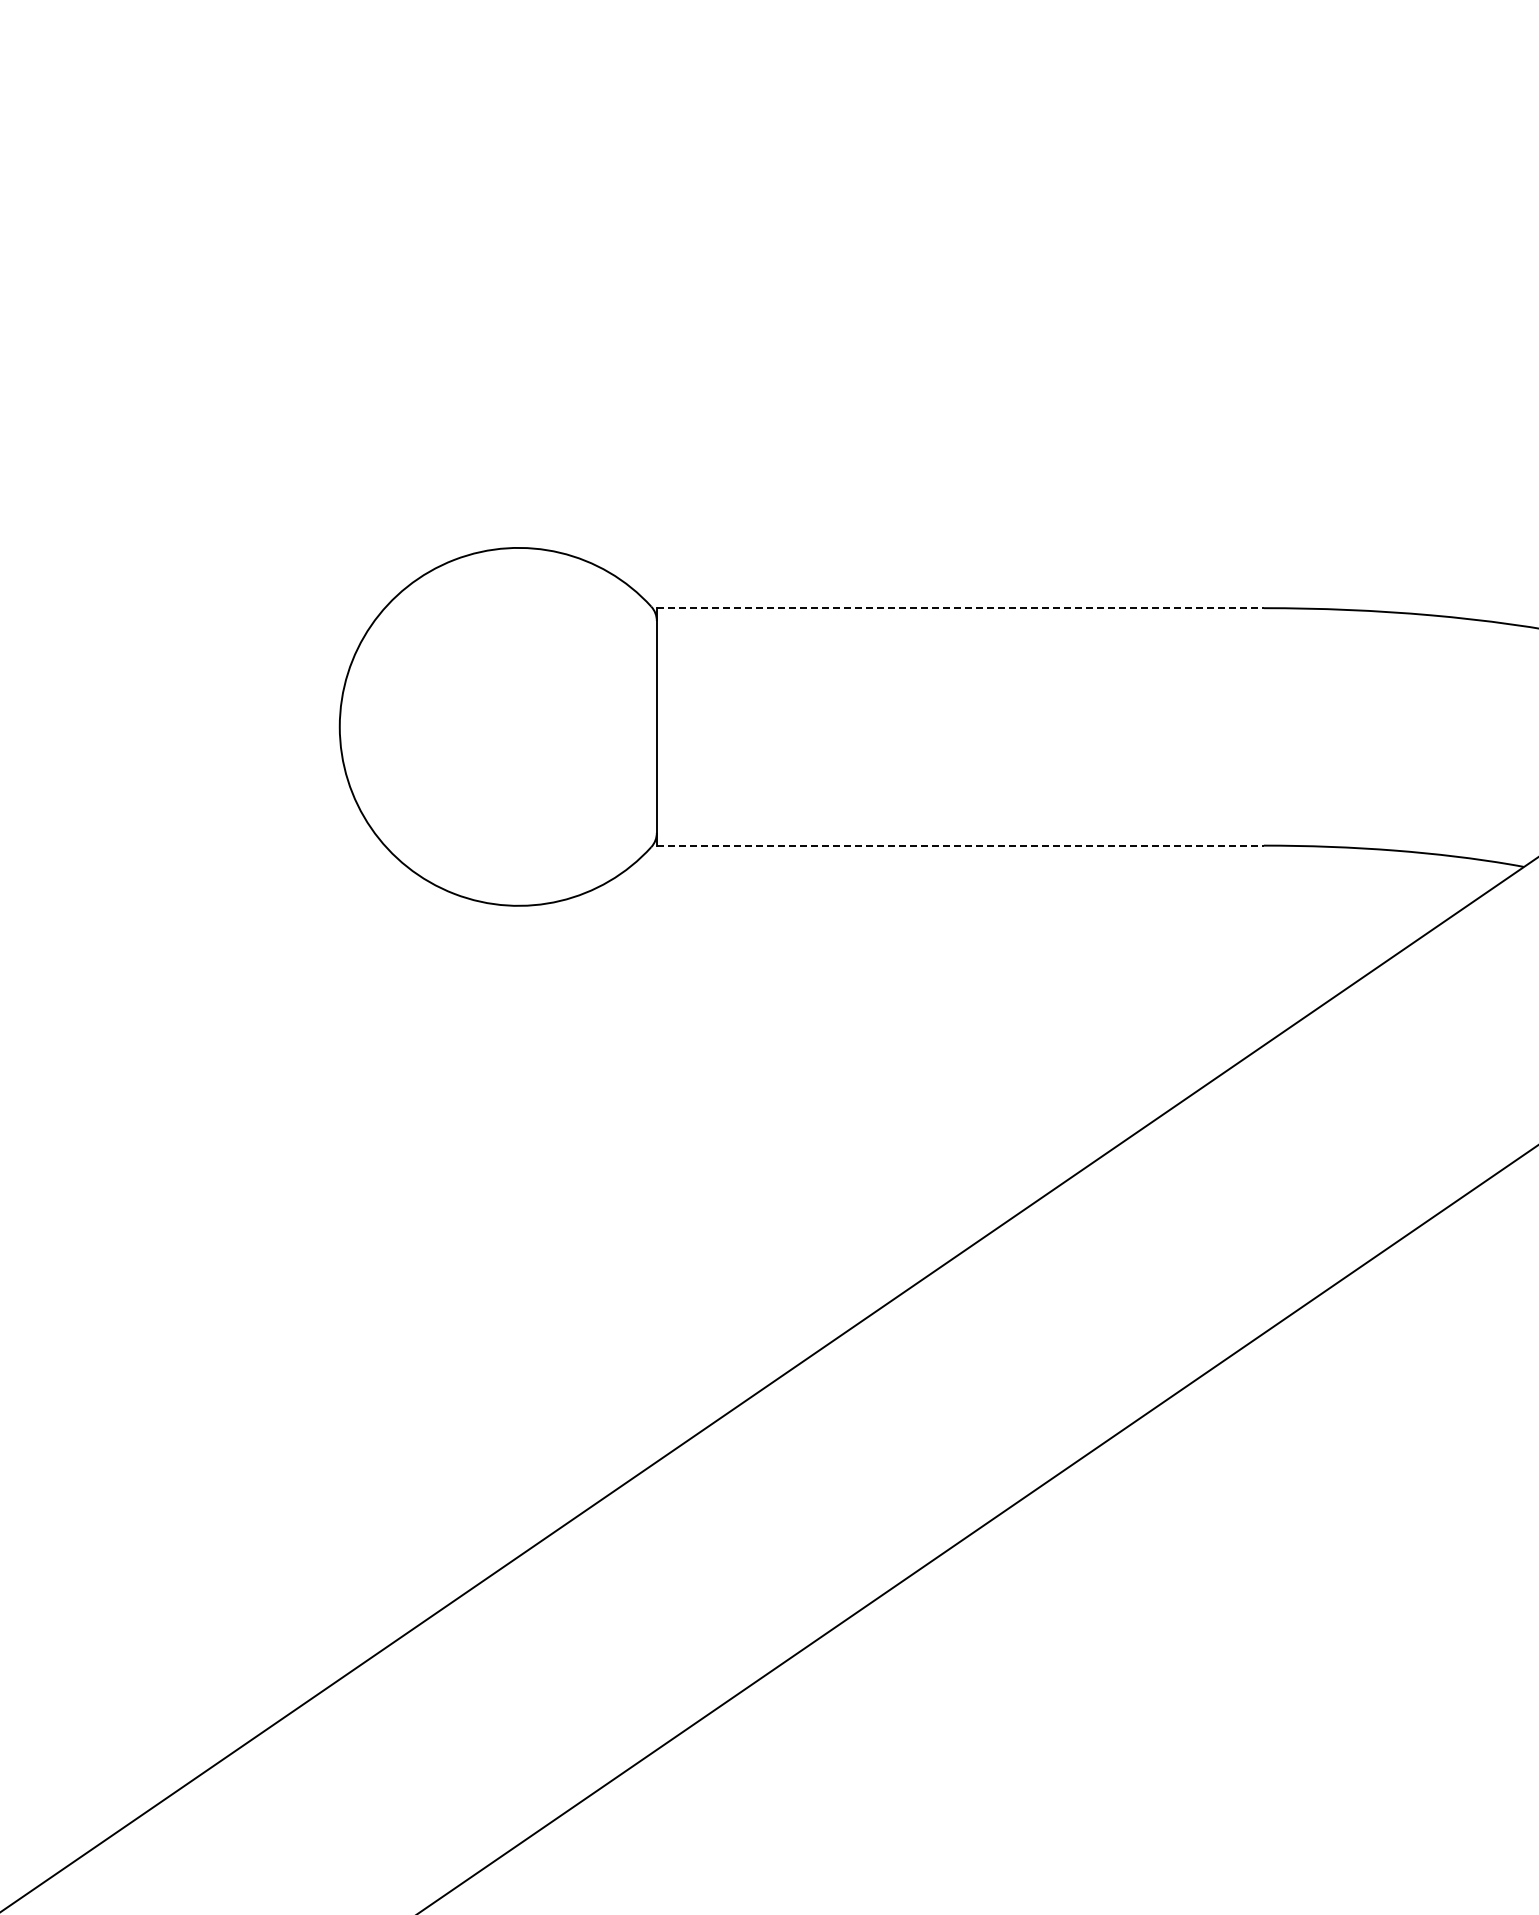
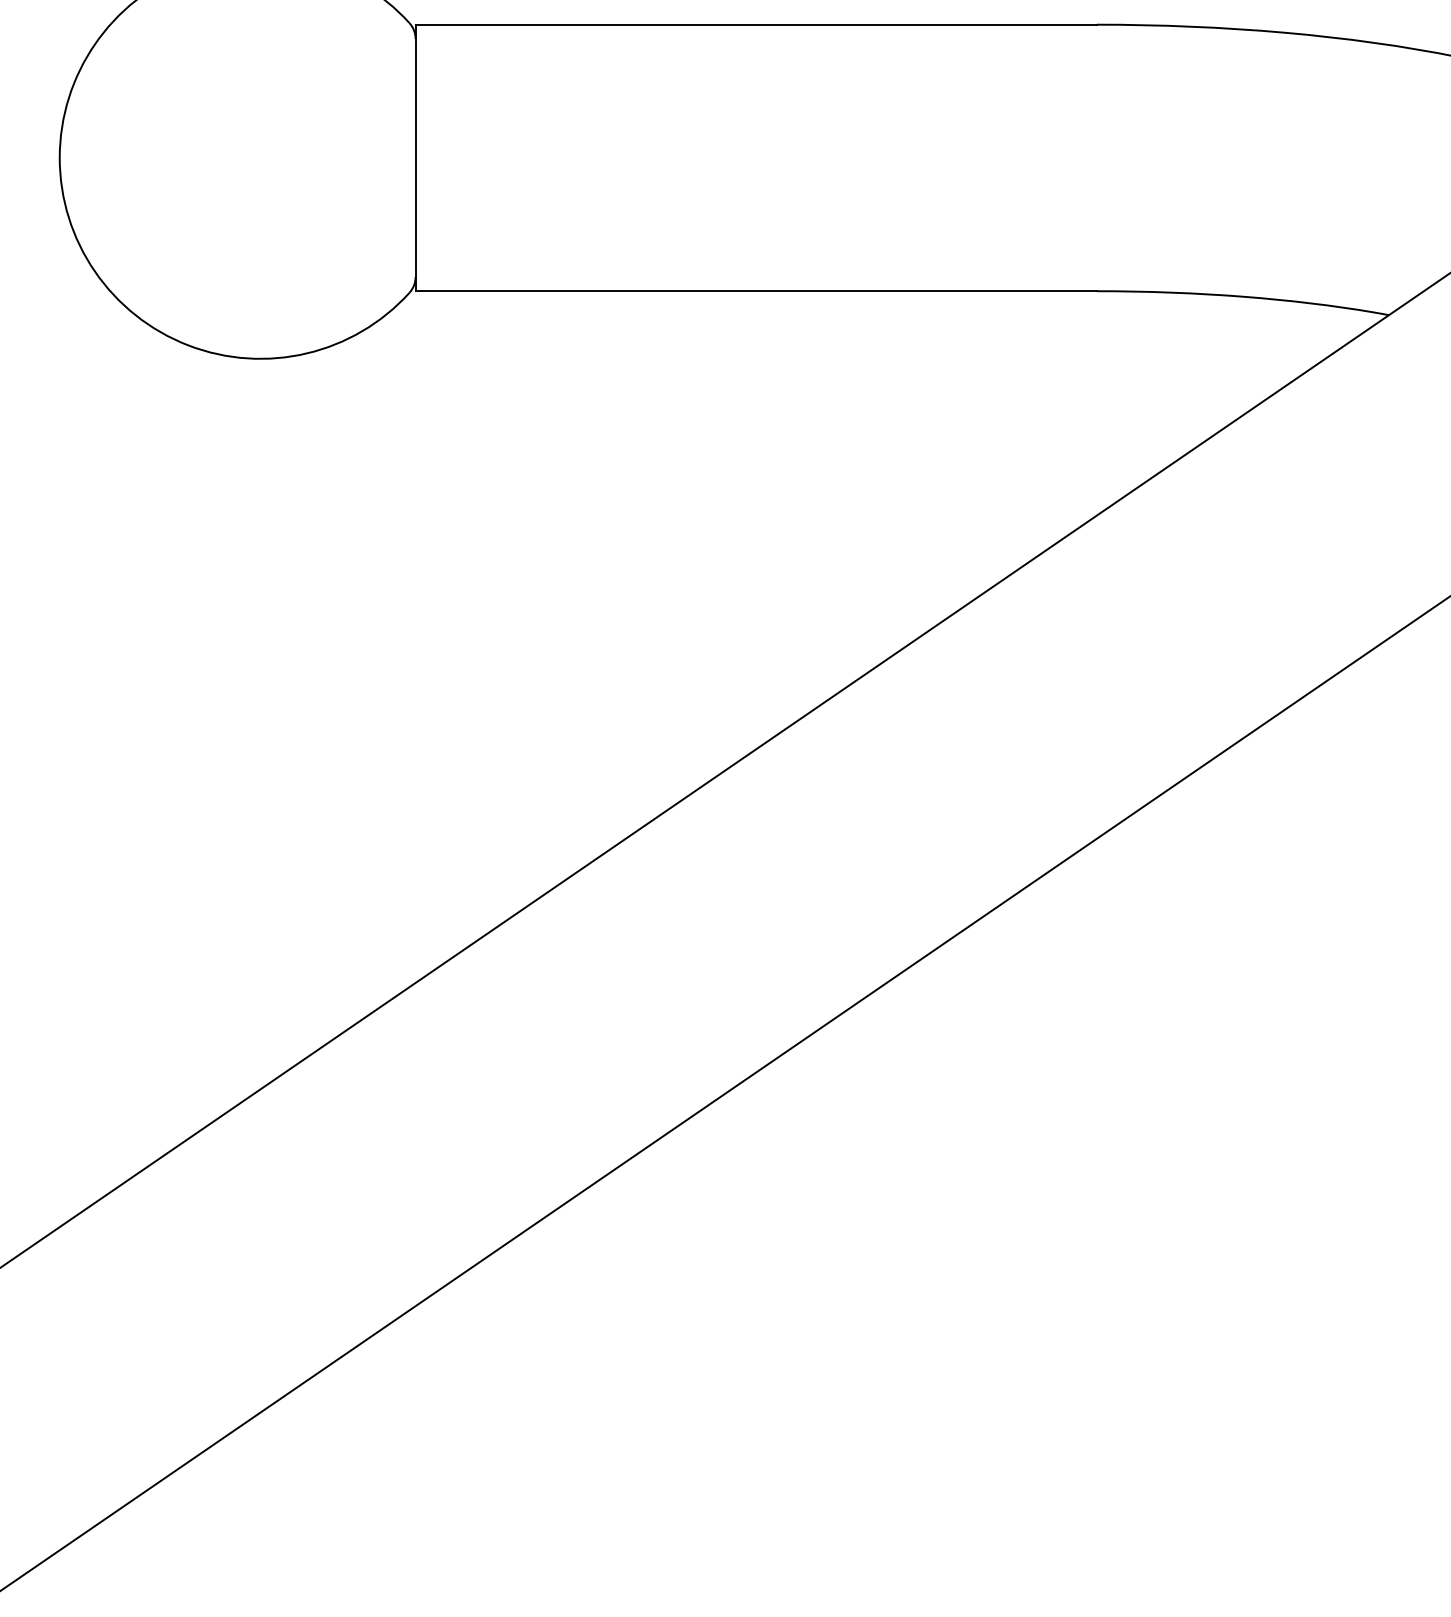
line: (960, 608) -> (756, 25), dashed -> solid
line: (960, 845) -> (756, 291), dashed -> solid

